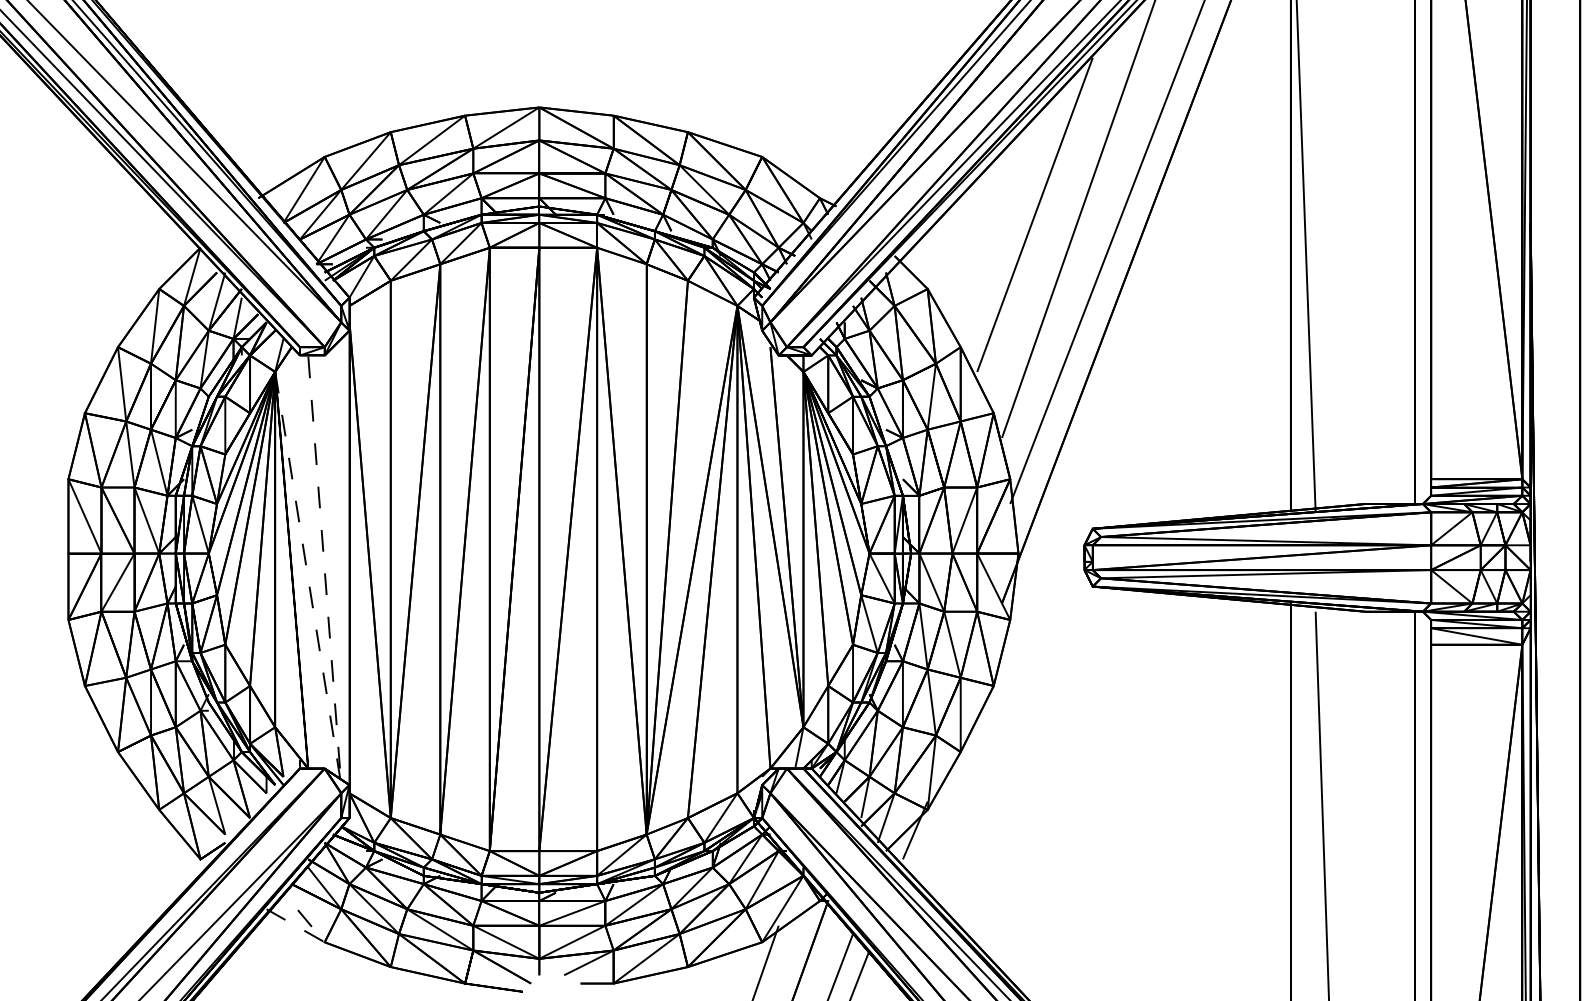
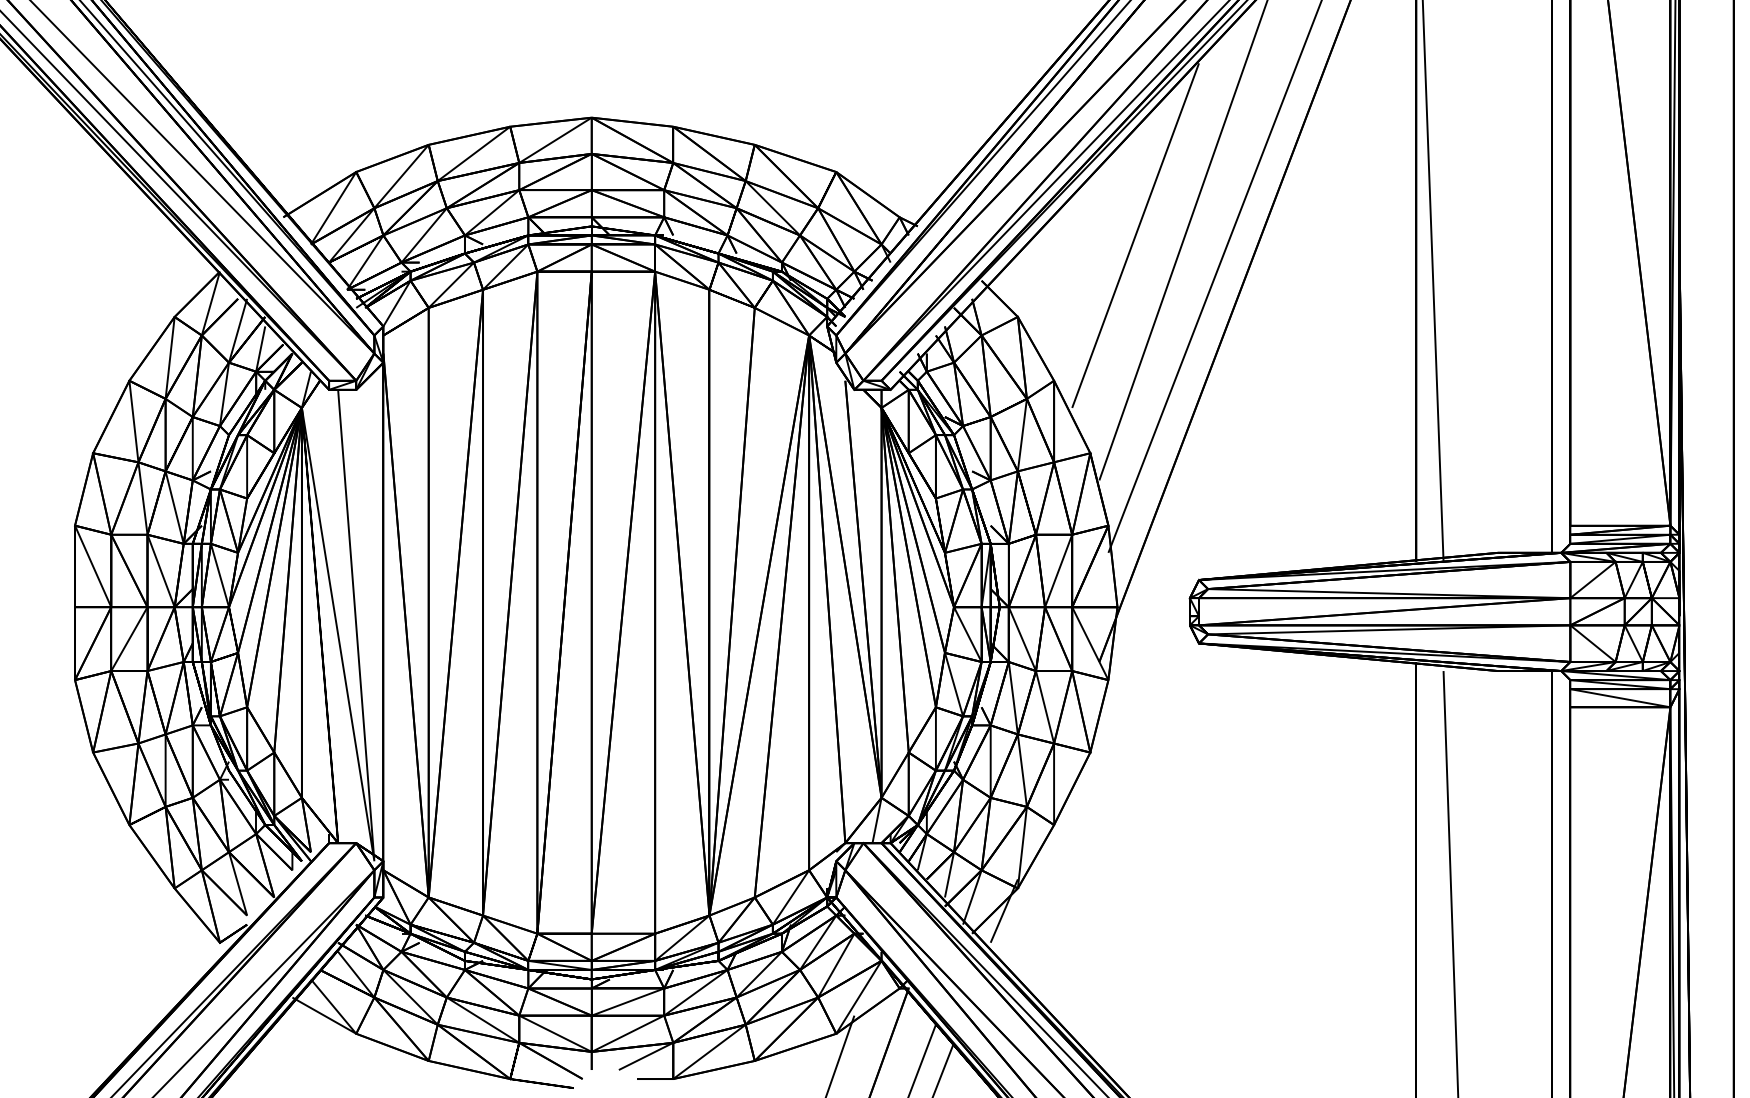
line: (340, 779) -> (373, 855), dashed -> solid
line: (324, 942) -> (355, 1034), dashed -> solid

